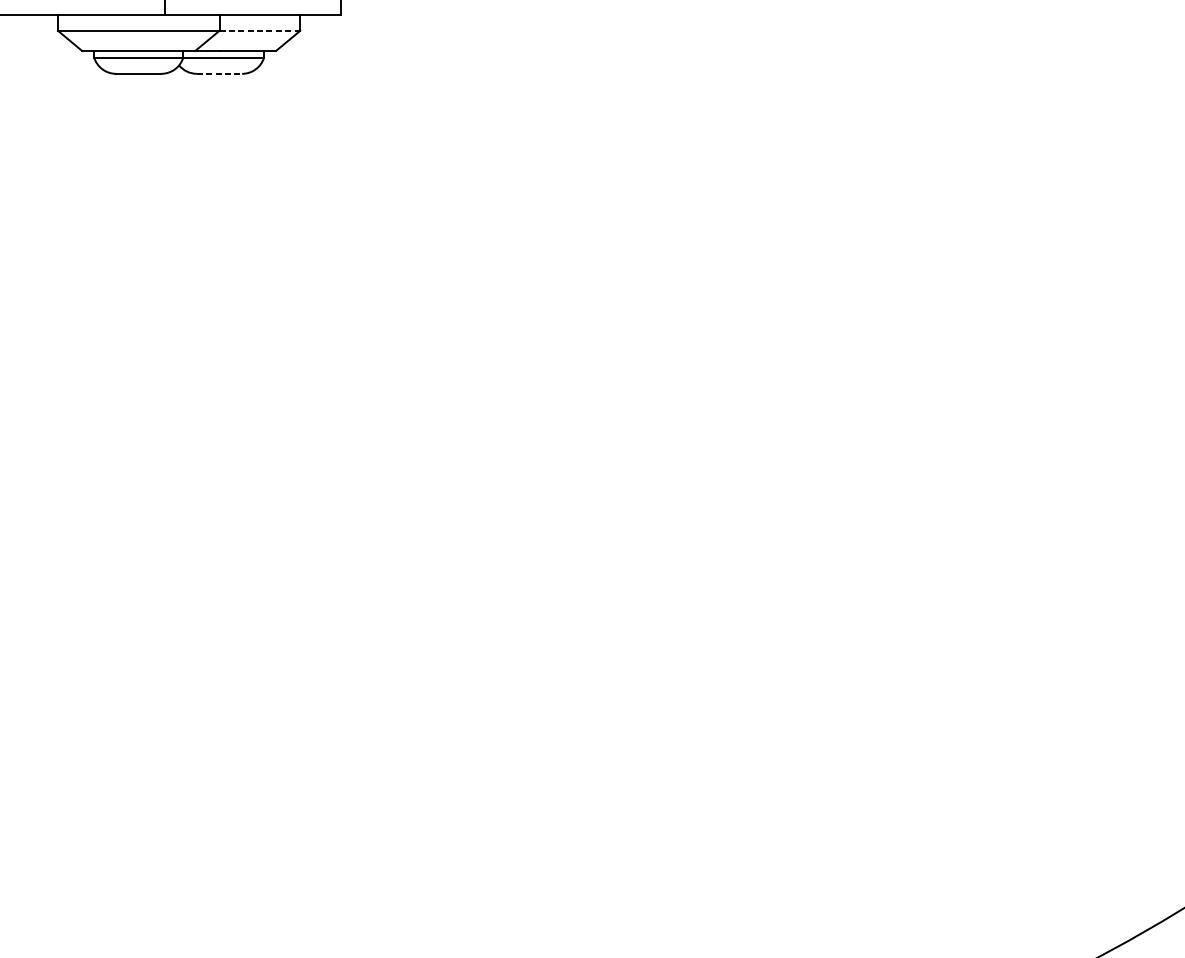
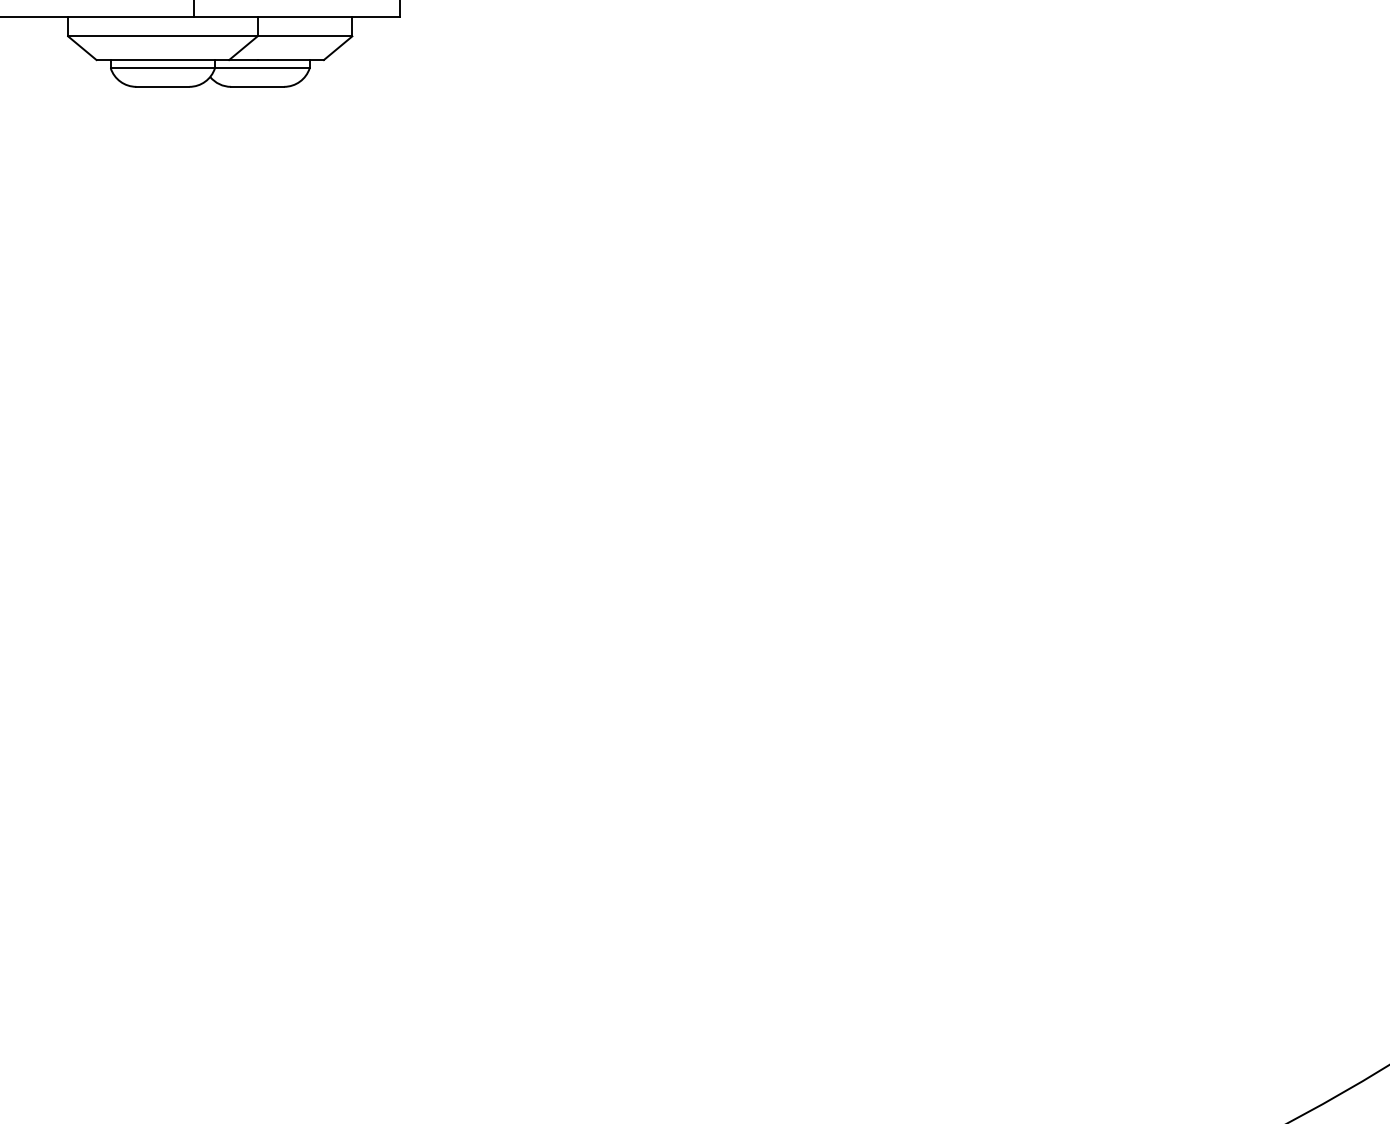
line: (260, 30) -> (305, 36), dashed -> solid
line: (219, 73) -> (257, 86), dashed -> solid

